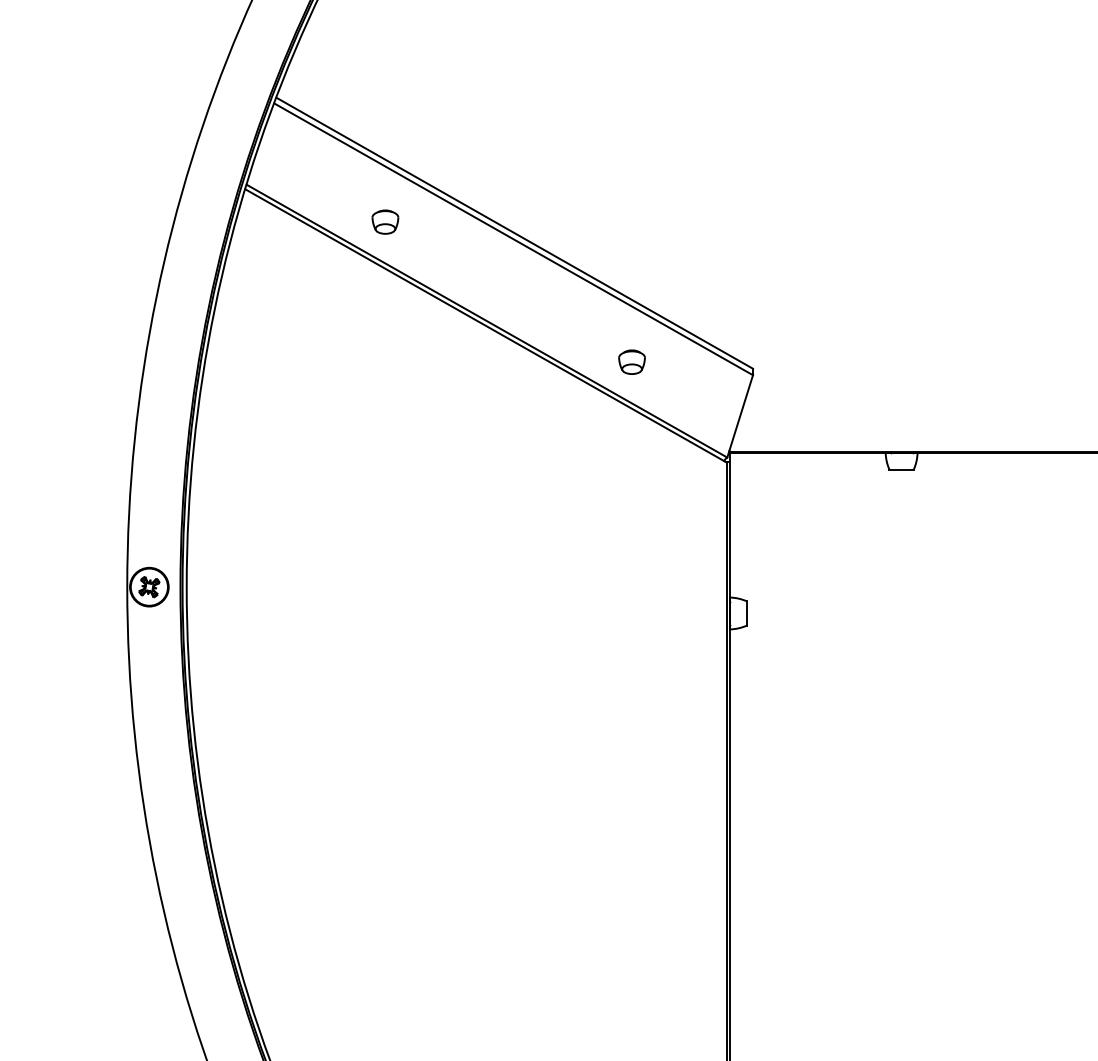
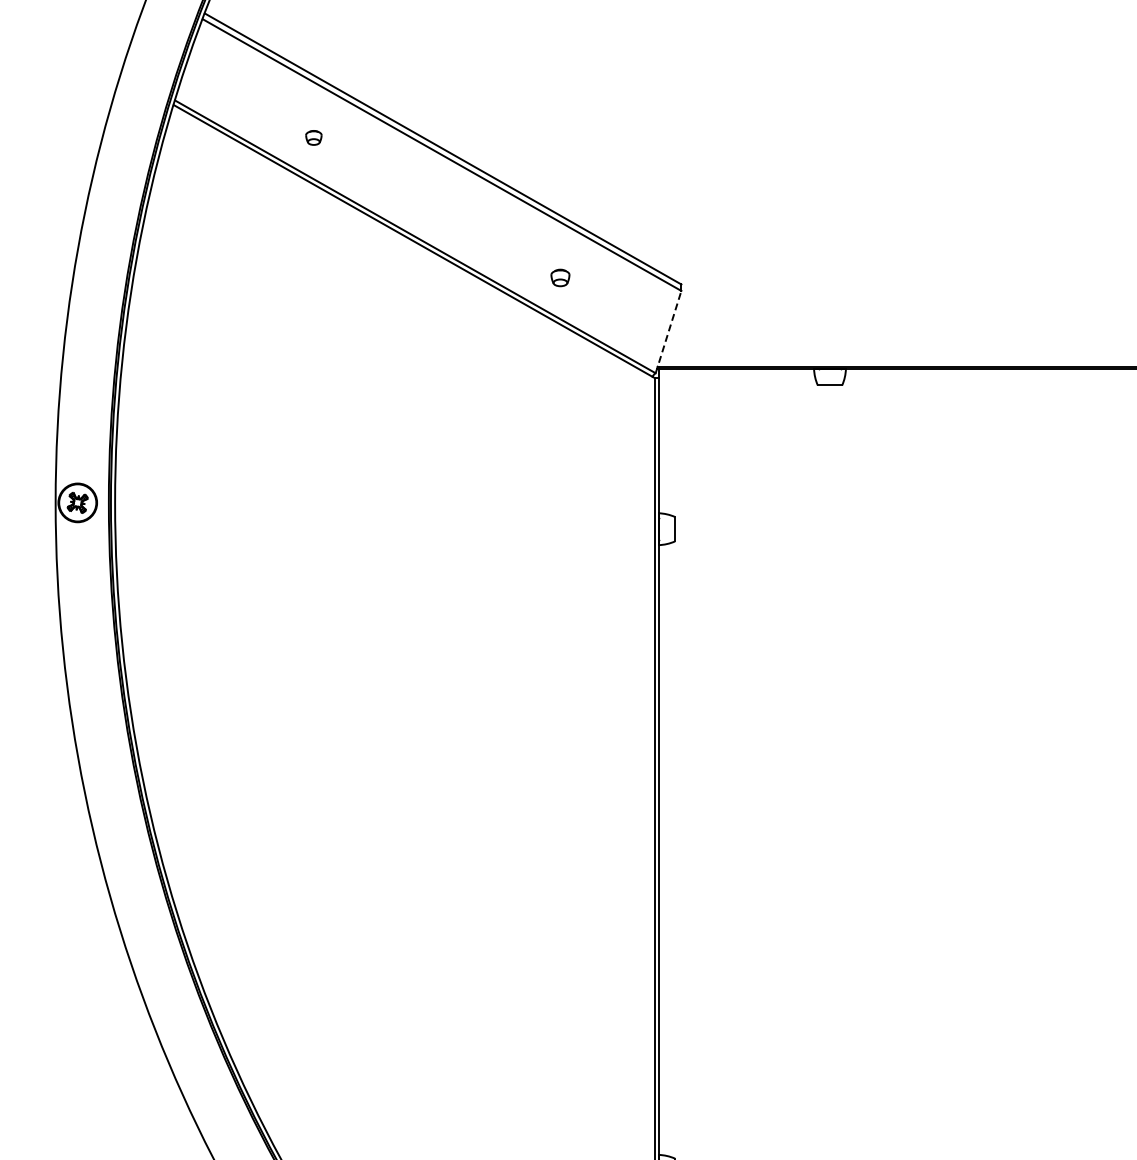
part: (385, 221) -> (313, 137), size x0.6
part: (632, 361) -> (560, 277), size x0.7
line: (740, 415) -> (668, 331), solid -> dashed

